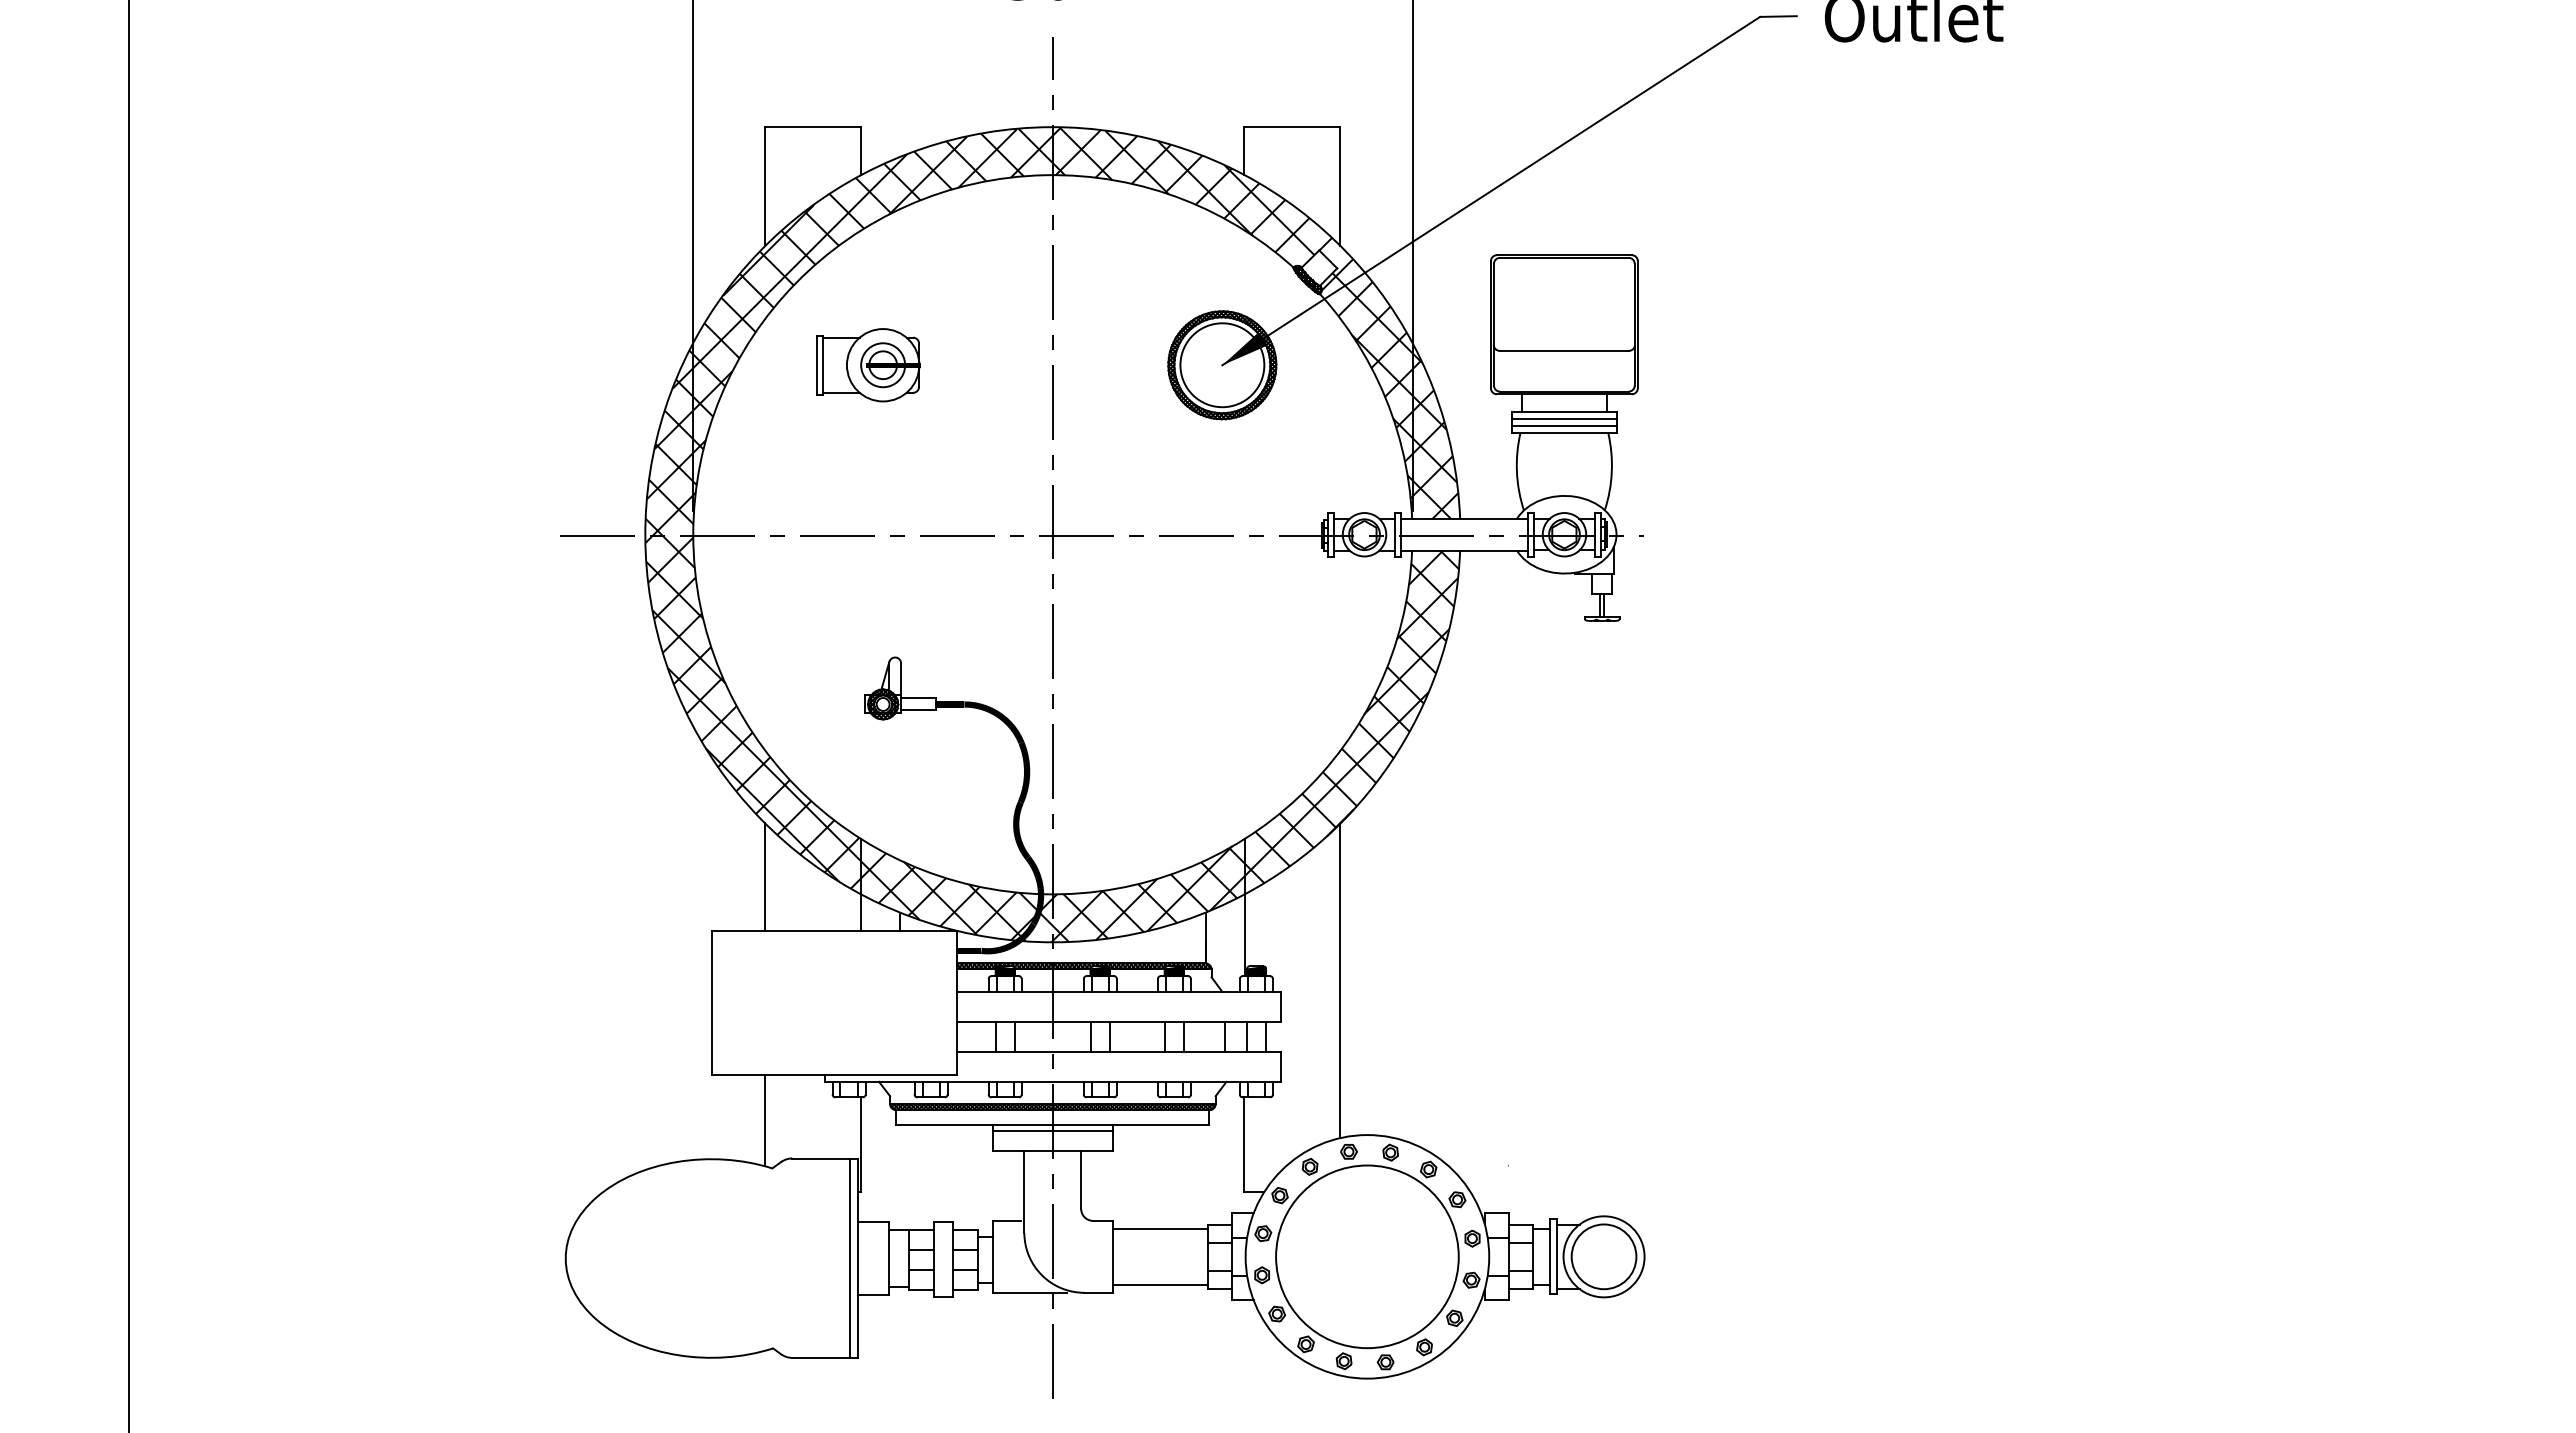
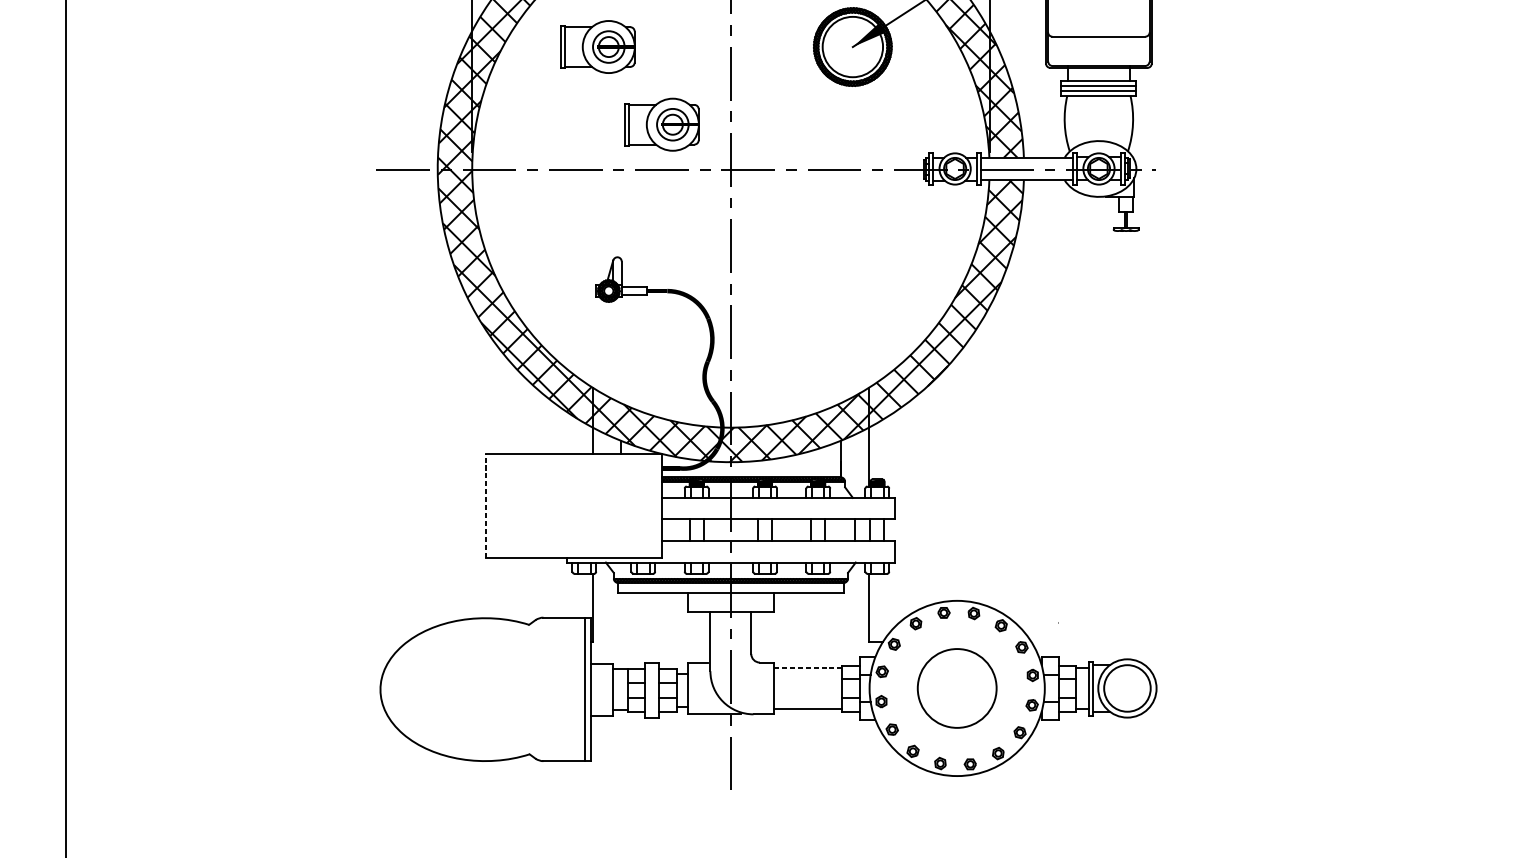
part: (957, 473) -> (662, 124), added
line: (764, 877) -> (523, 415), removed
line: (1340, 980) -> (937, 489), removed
line: (711, 1002) -> (485, 505), solid -> dashed
line: (764, 1120) -> (523, 590), removed
line: (1052, 1130) -> (730, 597), removed
line: (1160, 1228) -> (808, 668), solid -> dashed
circle: (1367, 1256) -> (957, 688), size x0.6

